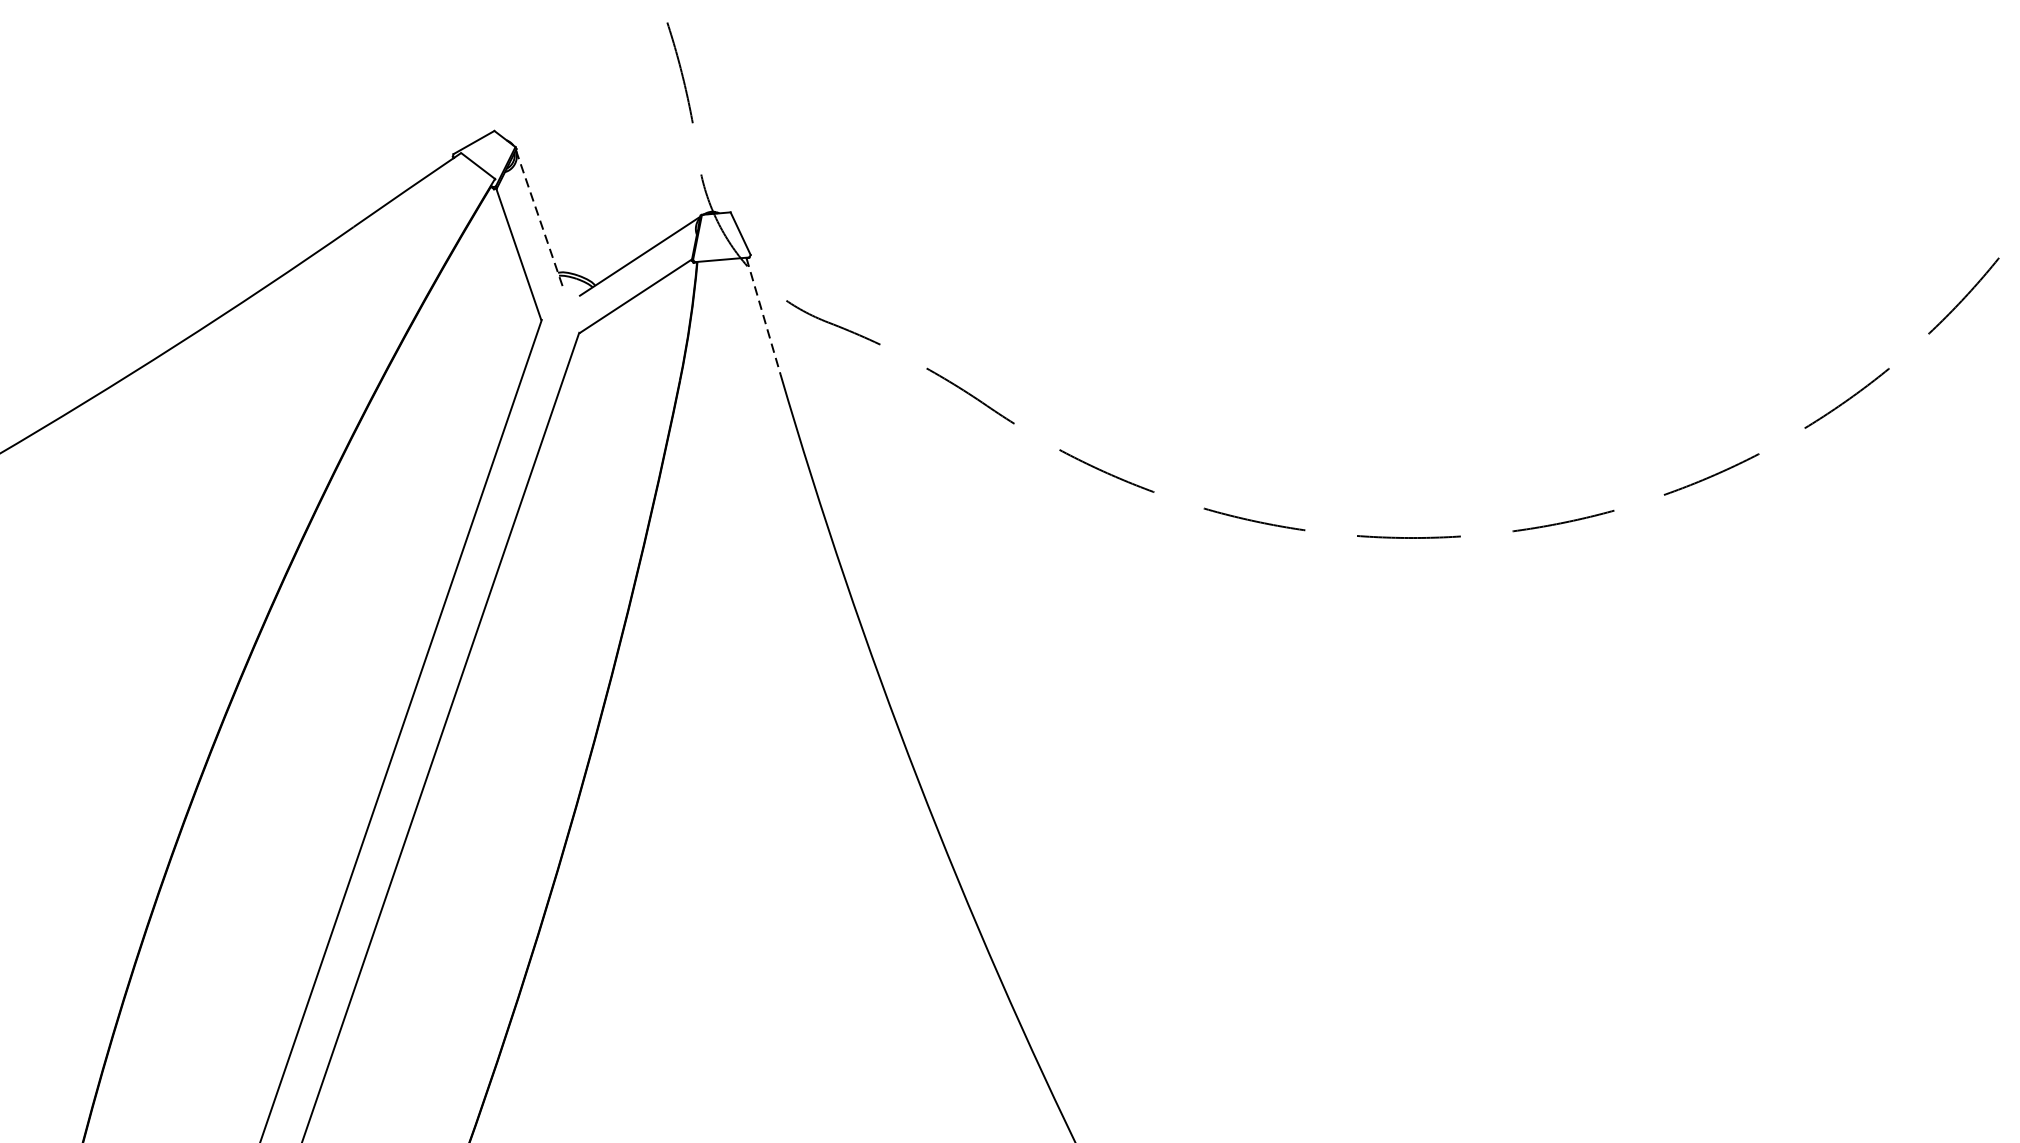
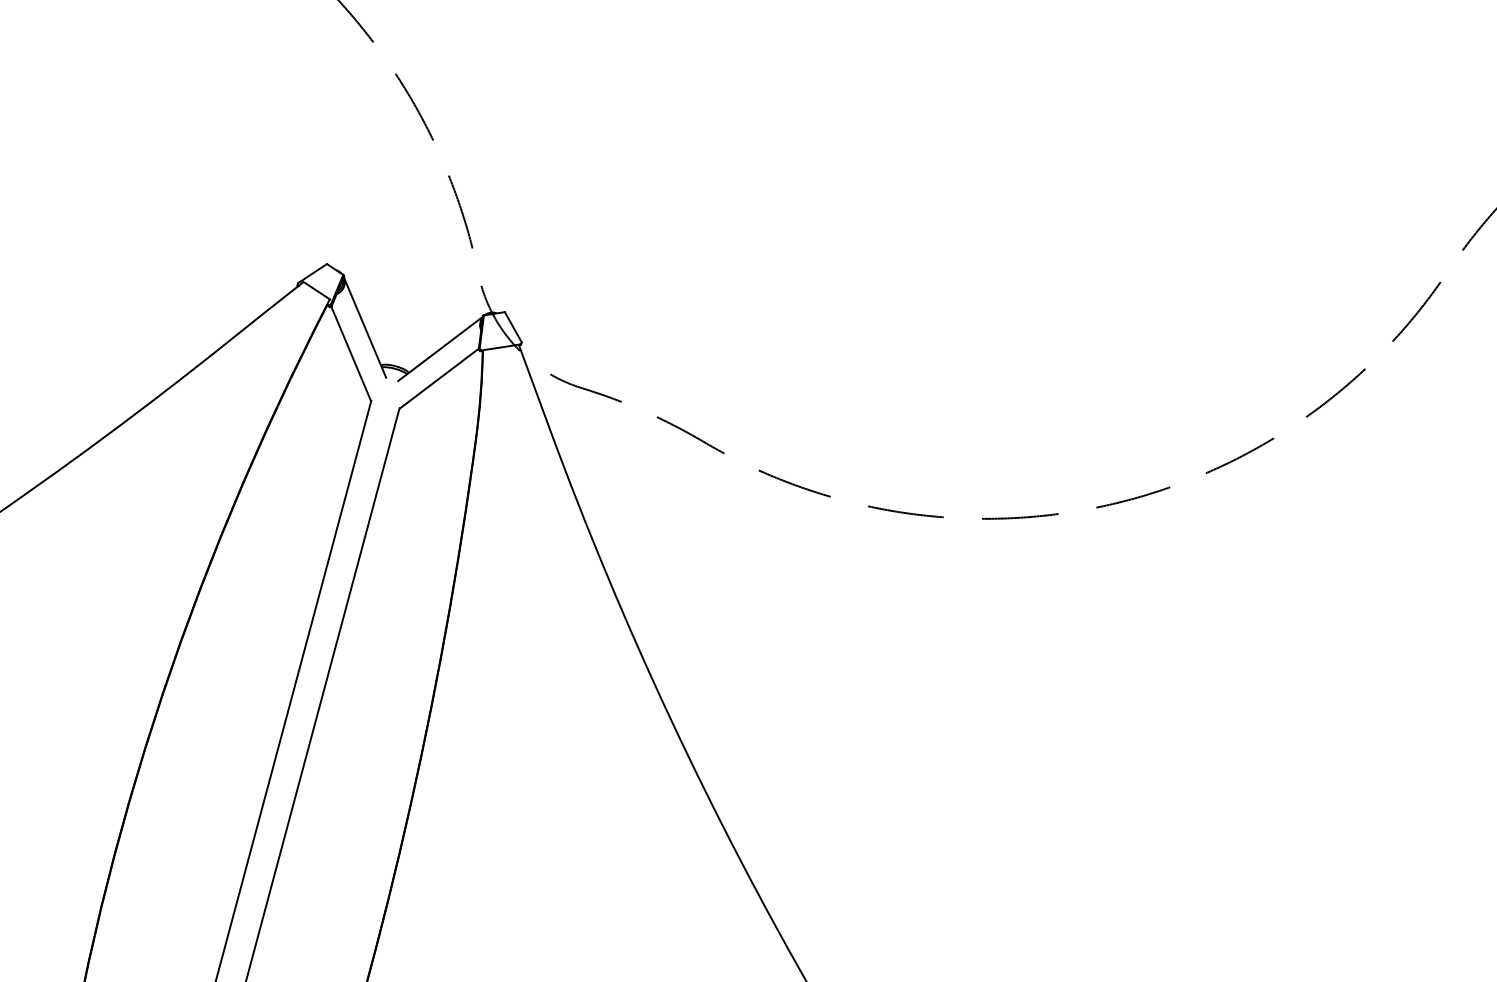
line: (539, 220) -> (364, 327), dashed -> solid
line: (763, 317) -> (534, 387), dashed -> solid

